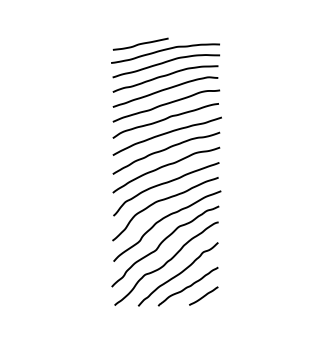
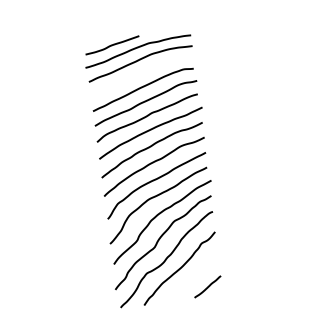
curve: (165, 76) -> (141, 74), removed
curve: (187, 286) -> (190, 279), removed

